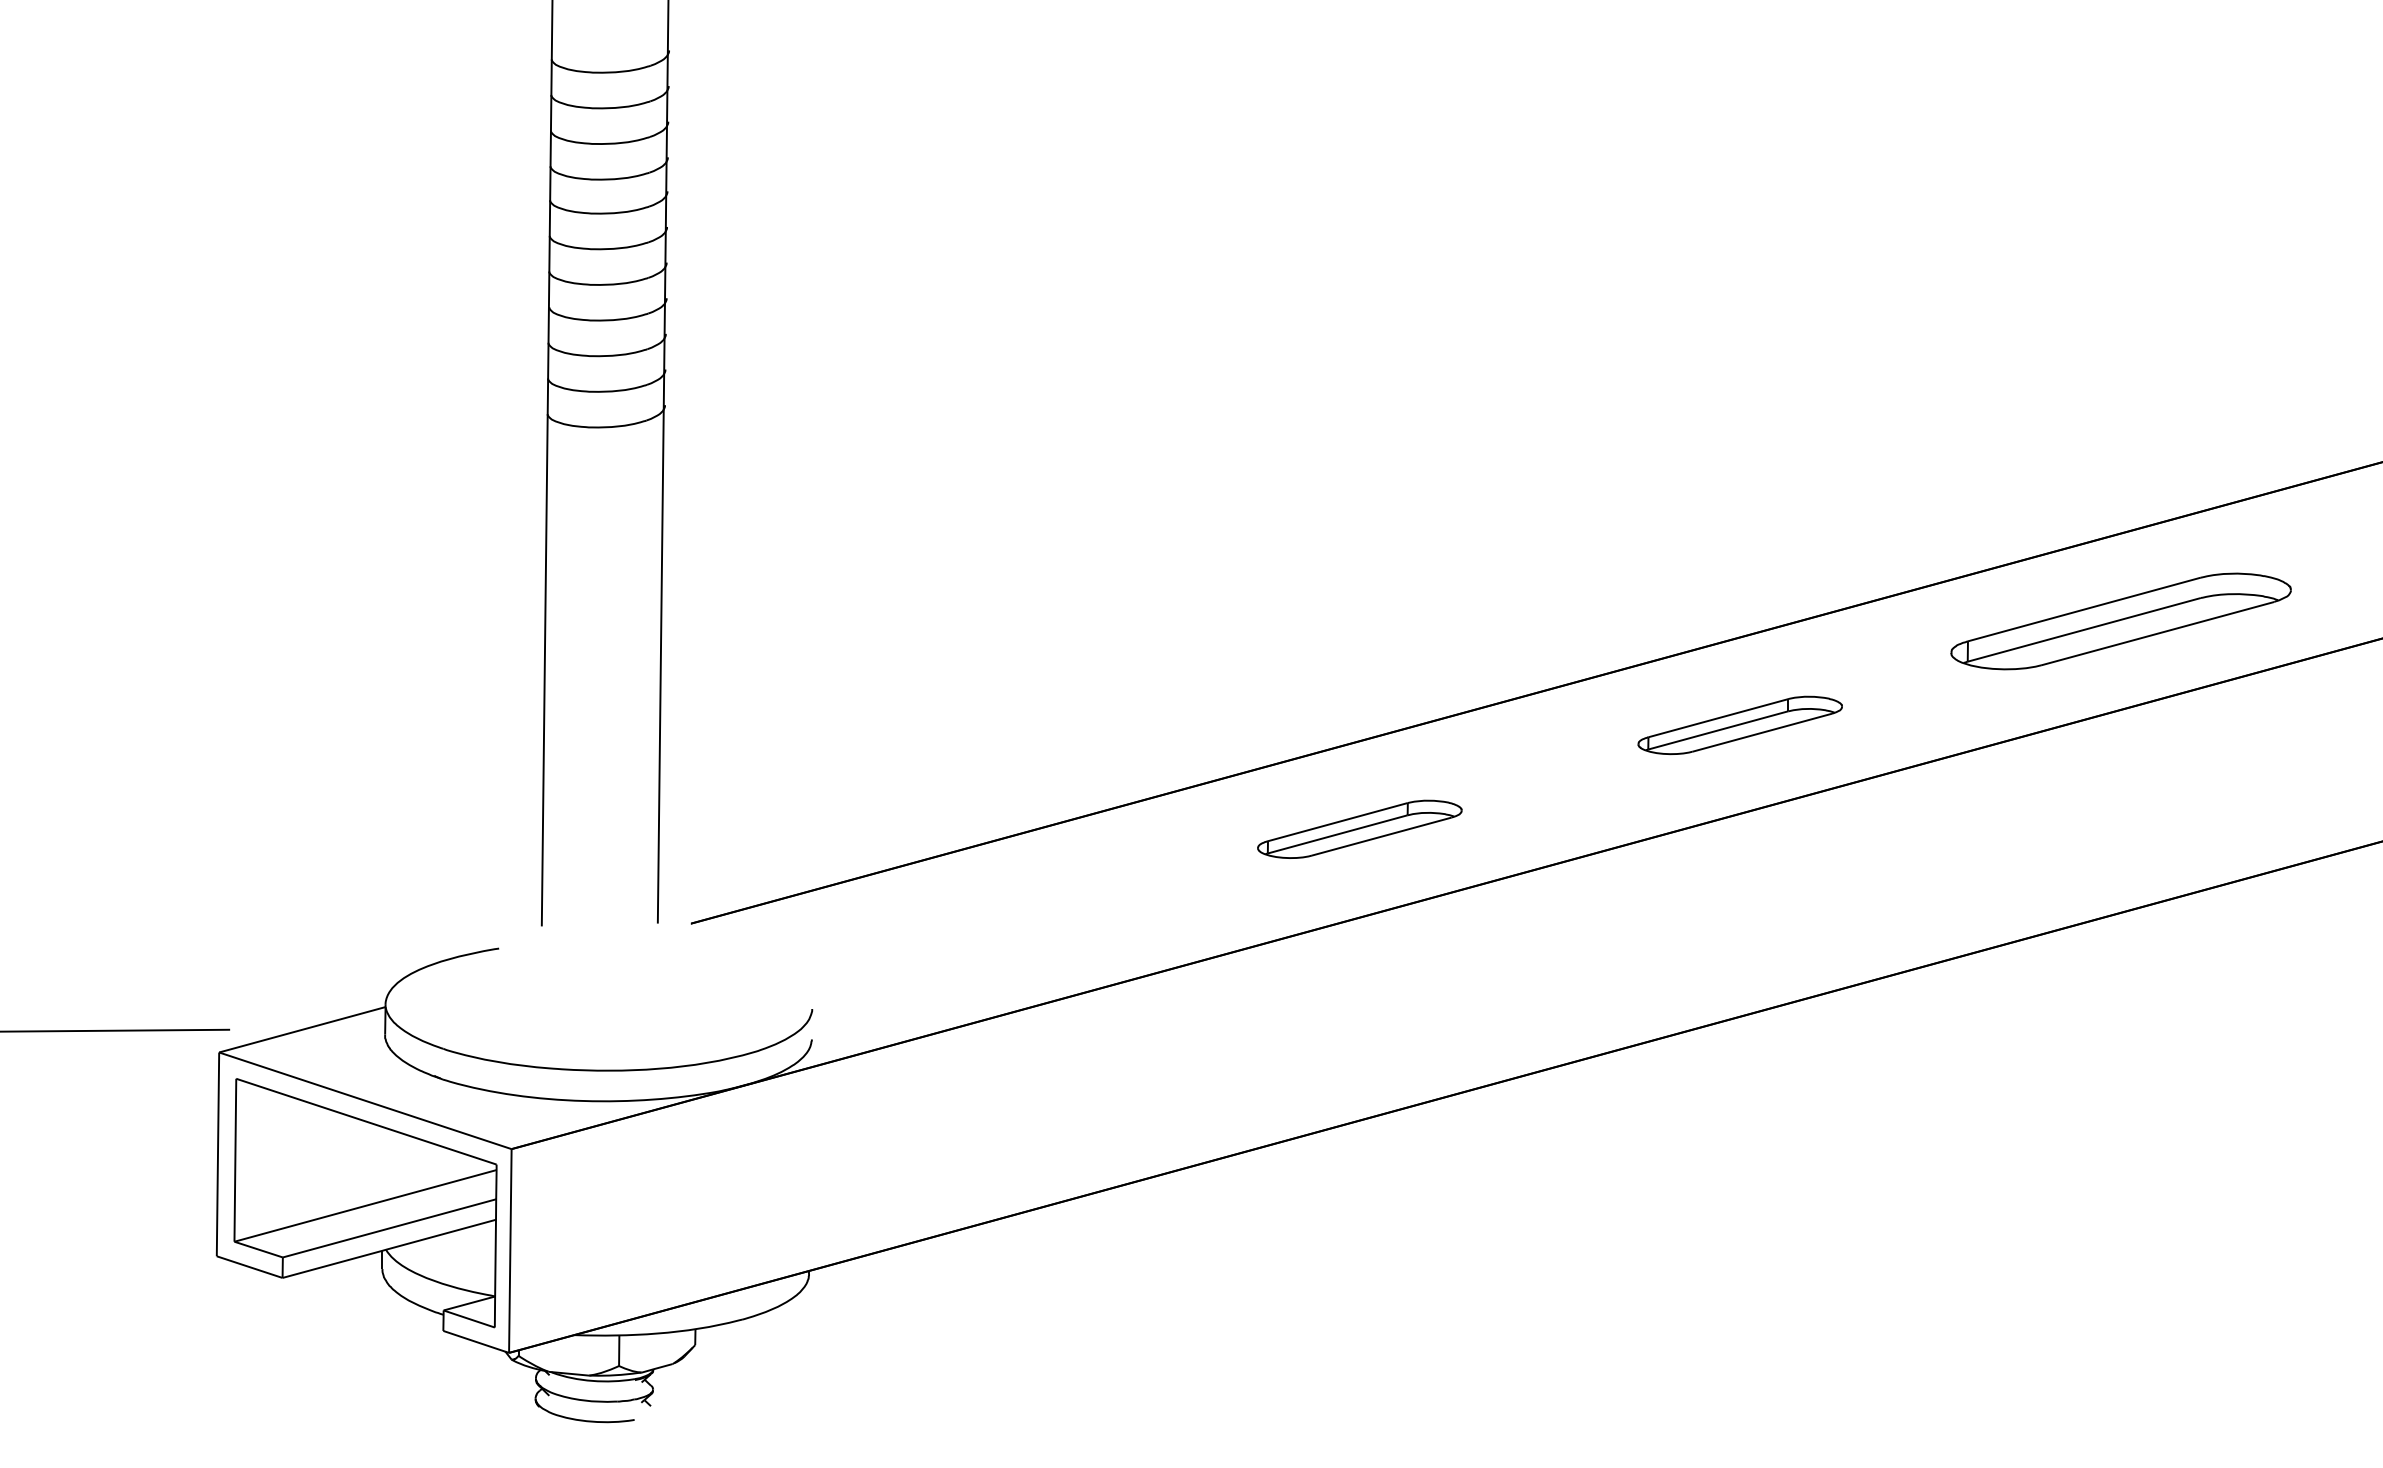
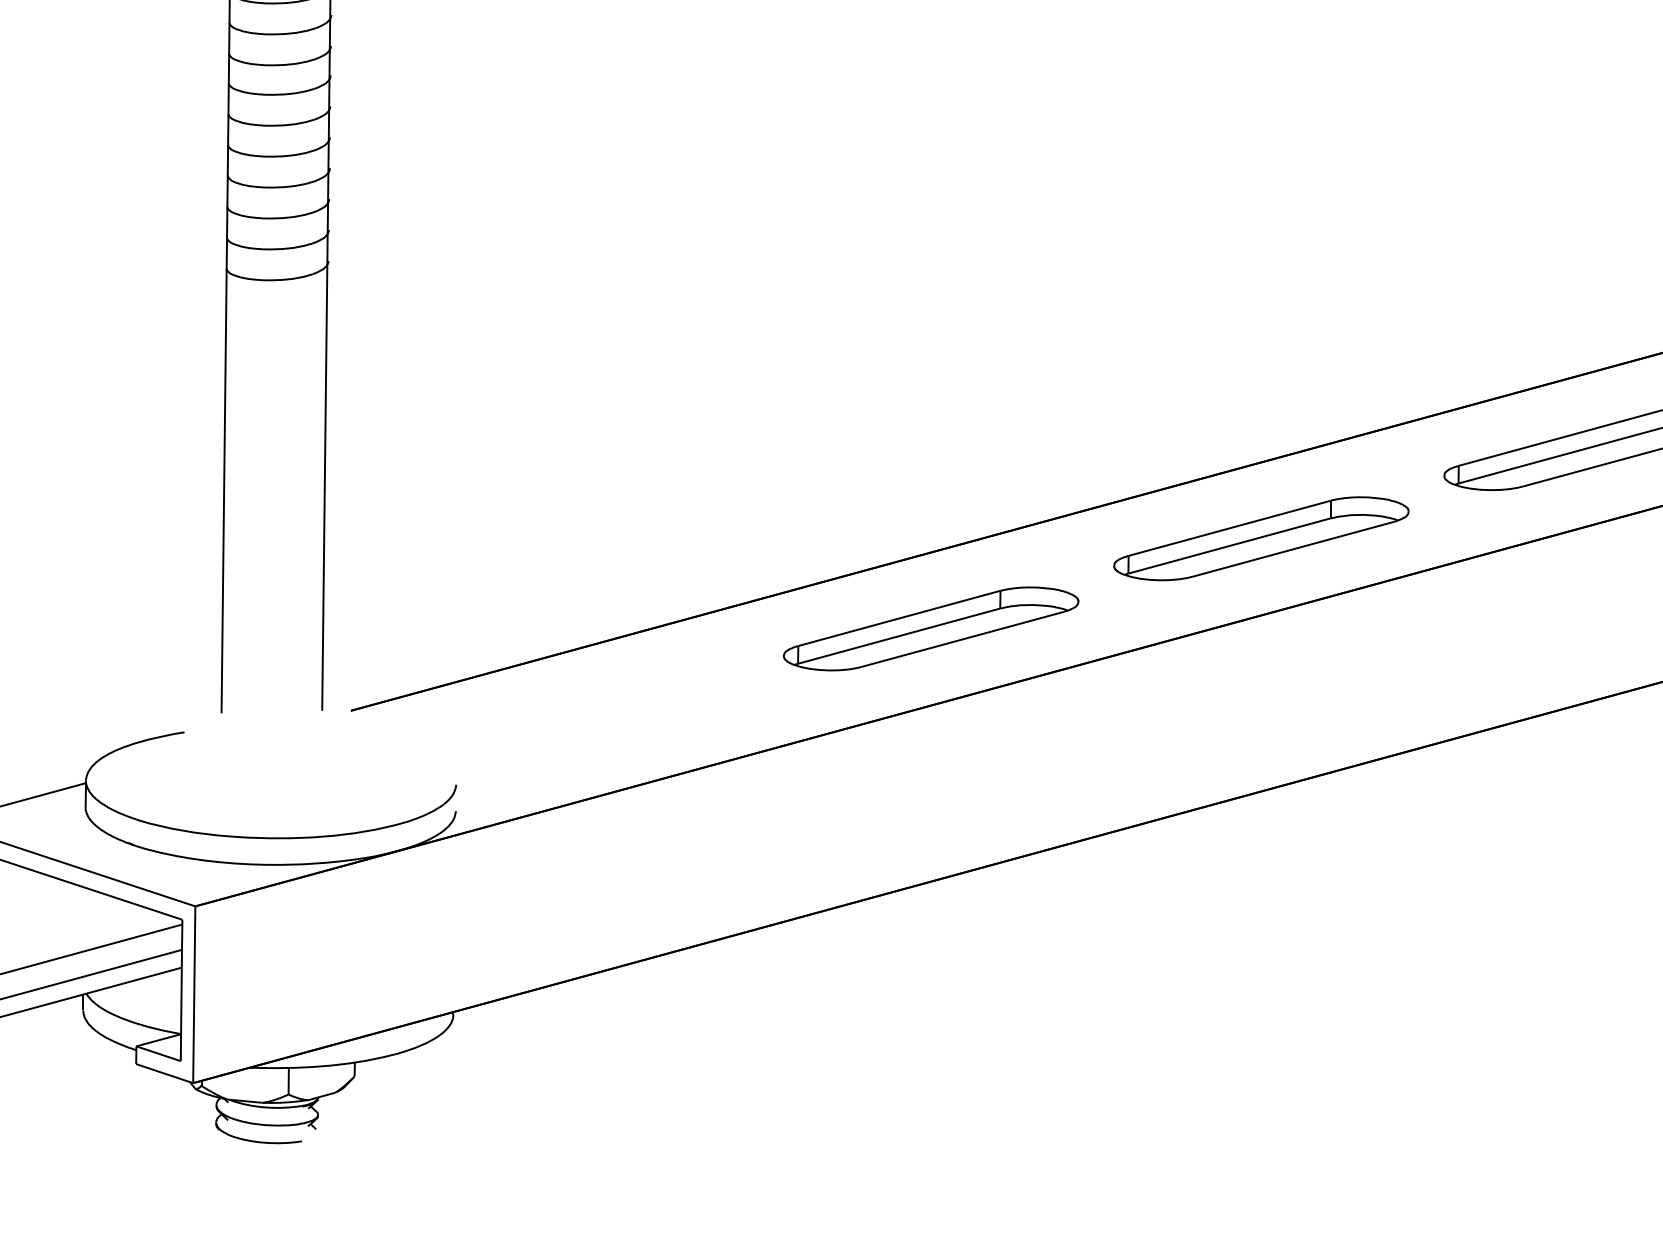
part: (1739, 725) -> (1260, 538), size x1.67
part: (1359, 829) -> (930, 629), size x1.67

